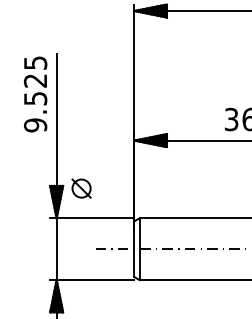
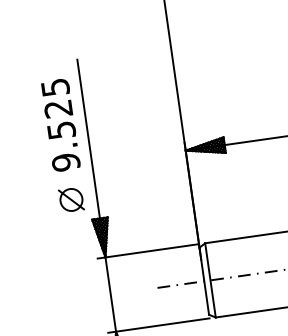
text: (35, 94) -> (60, 125), moved
part: (81, 188) -> (71, 199), moved

